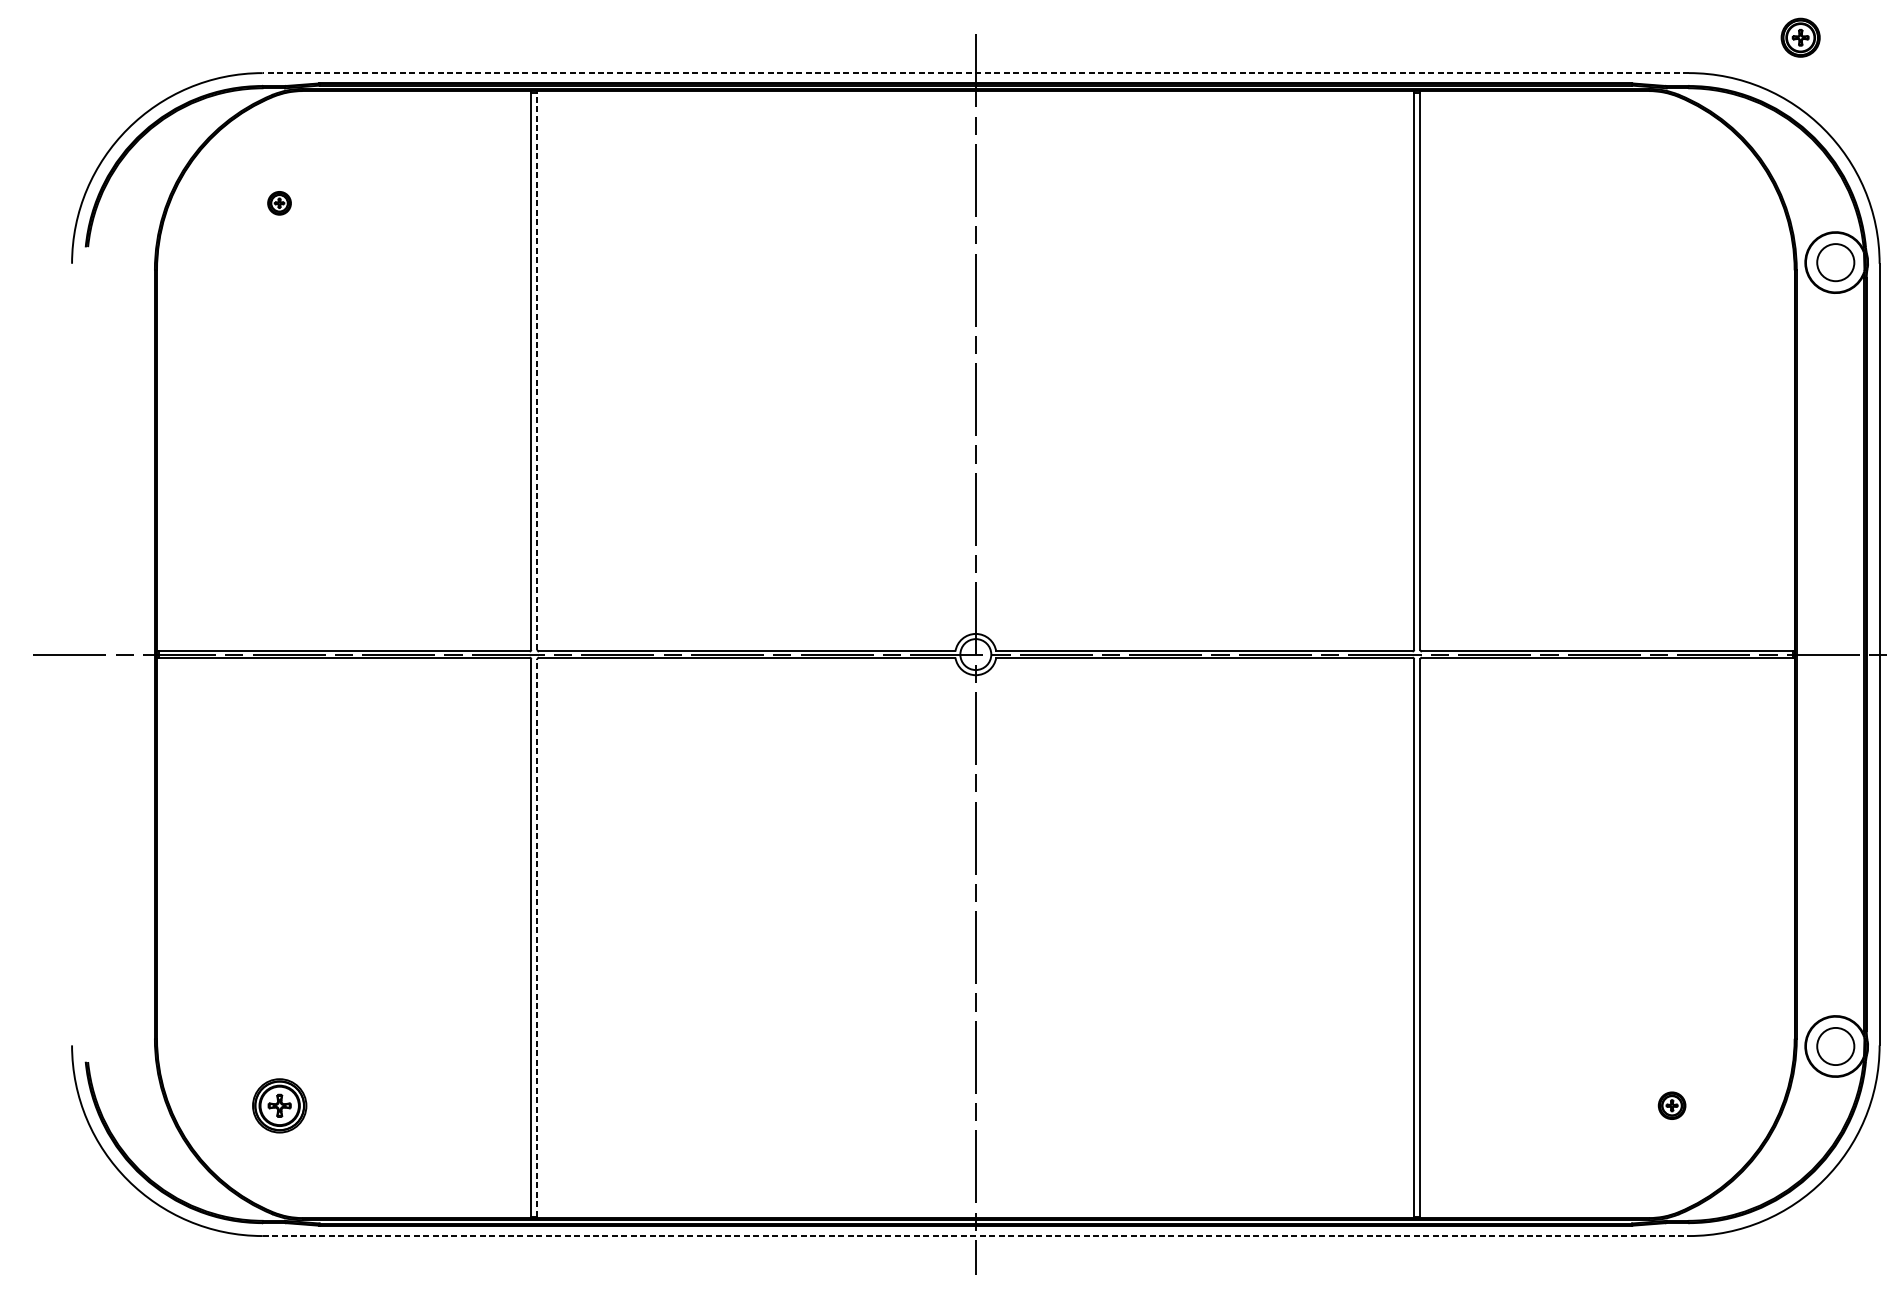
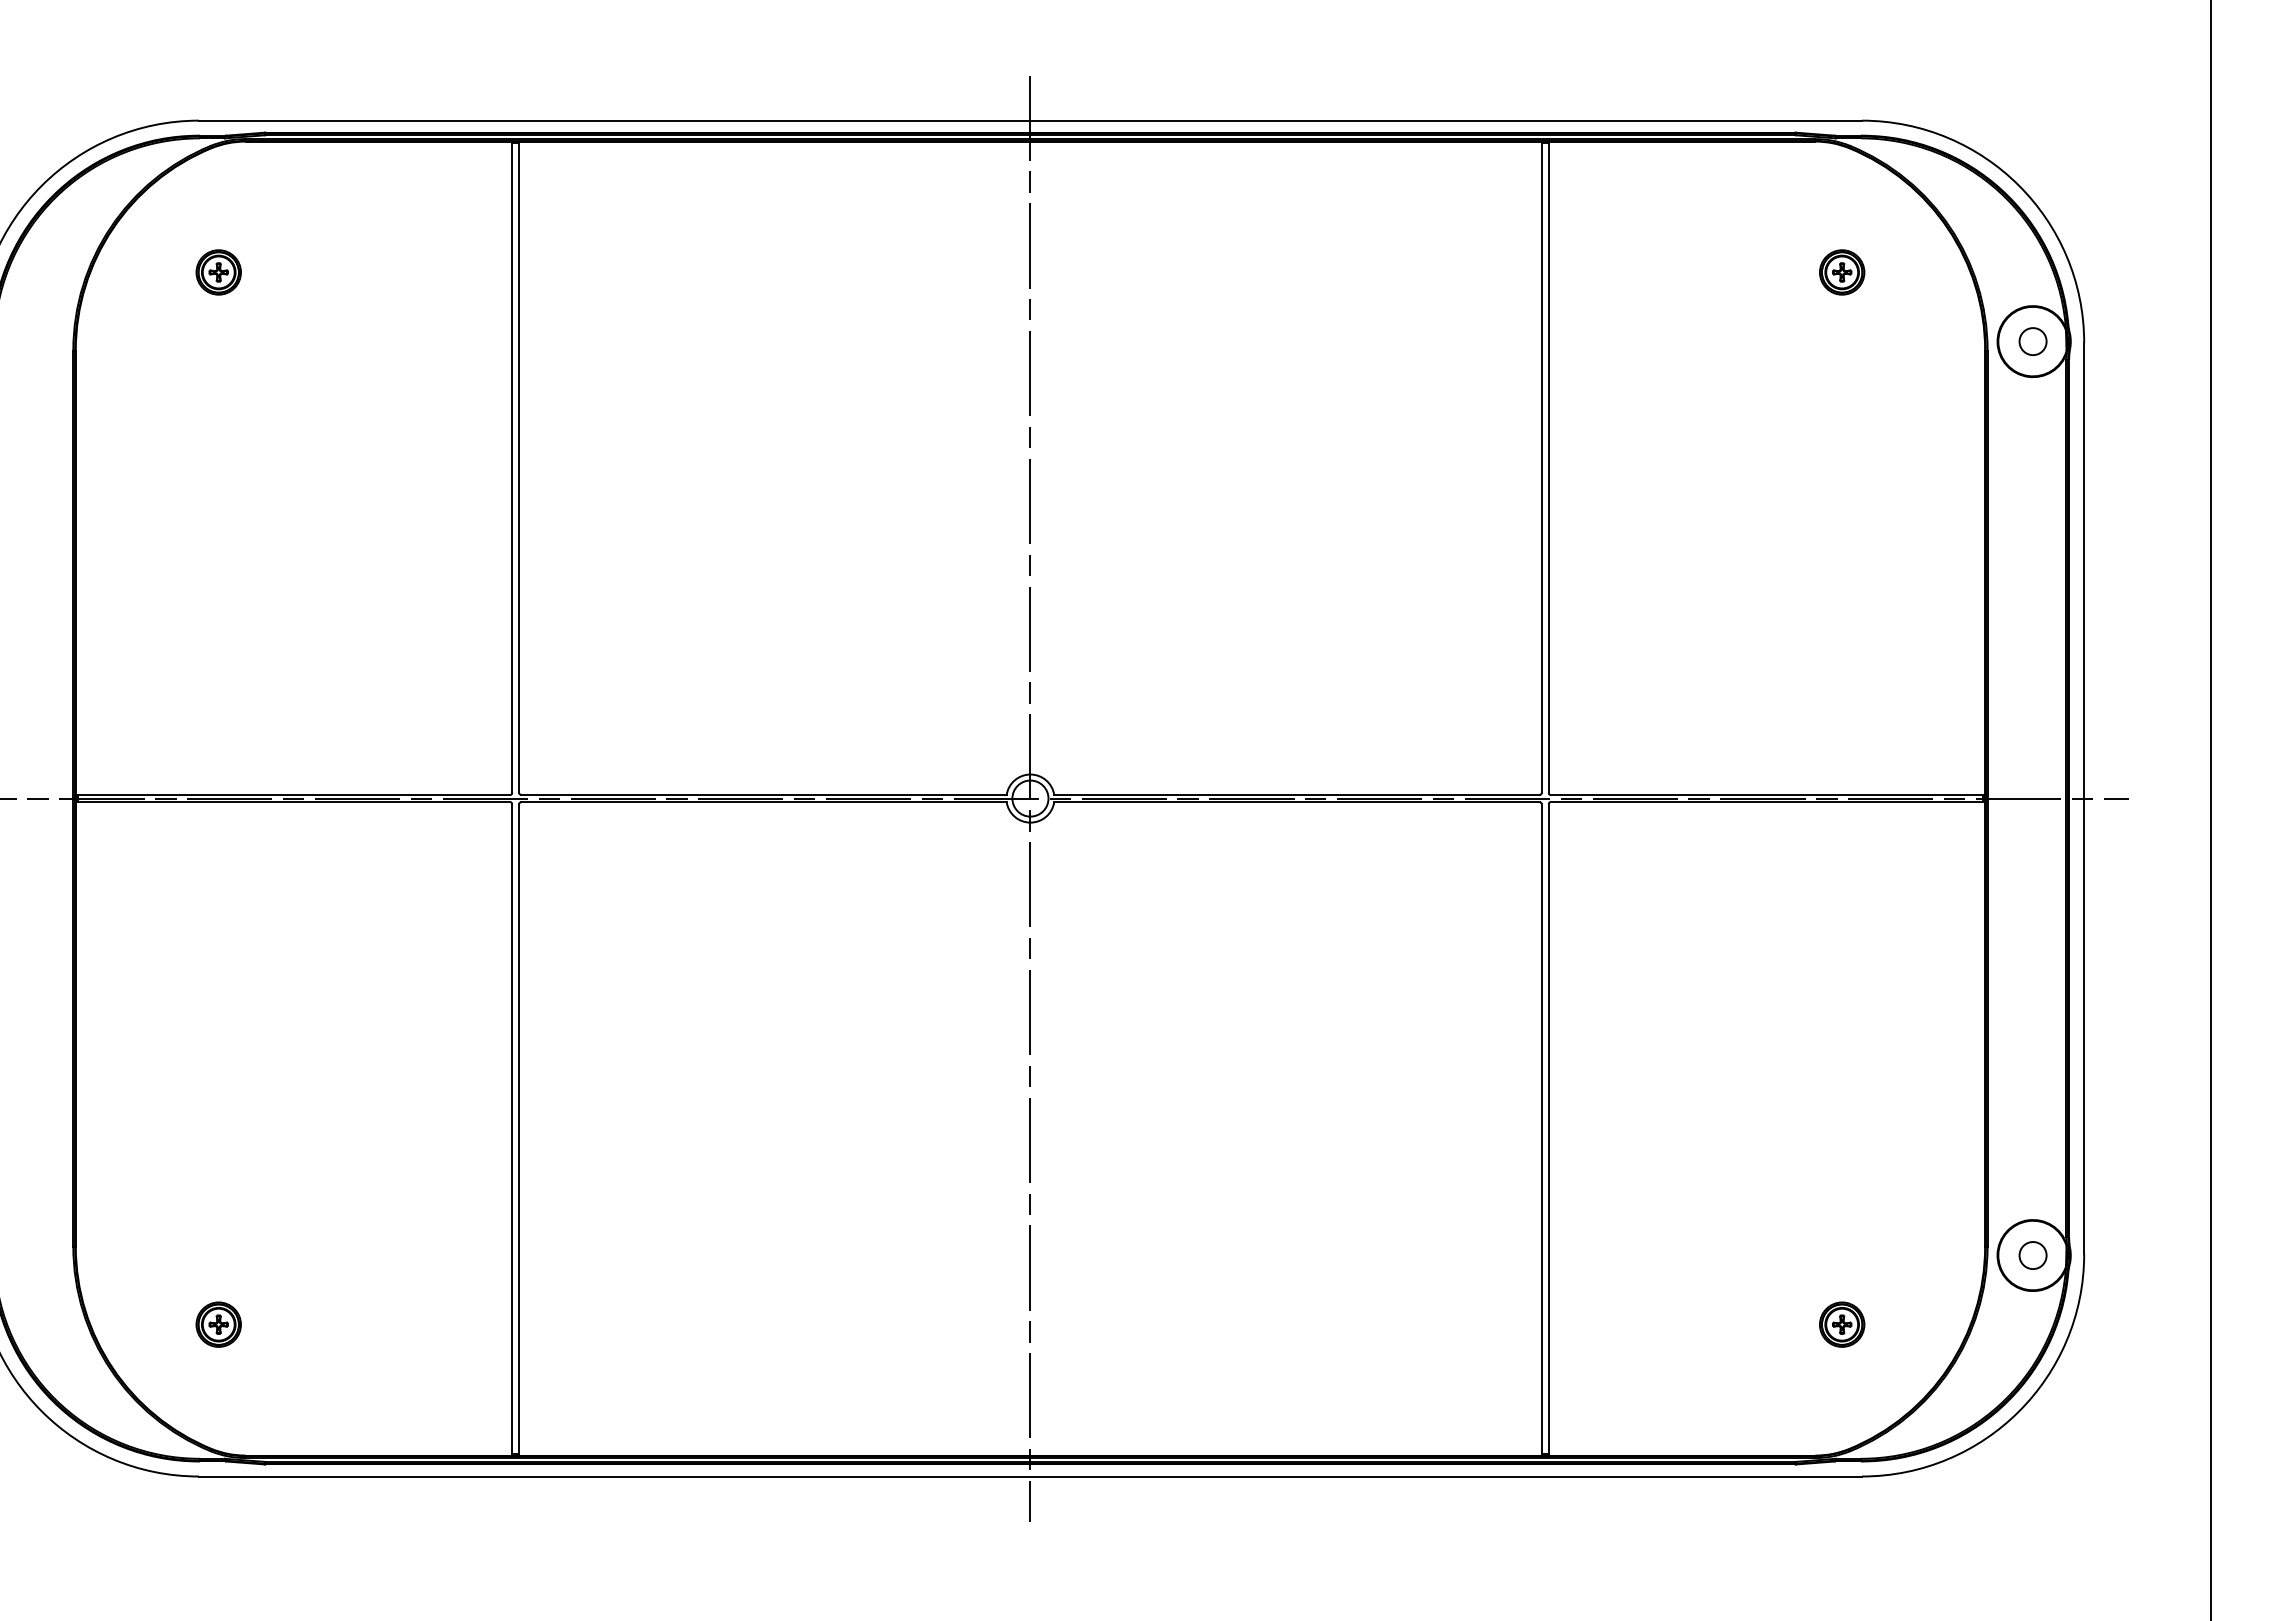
part: (1800, 37) -> (1842, 272), moved
line: (975, 72) -> (1029, 120), dashed -> solid
part: (279, 203) -> (218, 272), size x1.67
circle: (1835, 262) -> (2032, 341), size x0.62
line: (537, 371) -> (519, 468), dashed -> solid
line: (537, 937) -> (519, 1128), dashed -> solid
circle: (1835, 1046) -> (2032, 1255), size x0.62
part: (279, 1105) -> (218, 1324), size x0.71
part: (1672, 1105) -> (1842, 1324), size x1.43
line: (975, 1236) -> (1030, 1476), dashed -> solid

